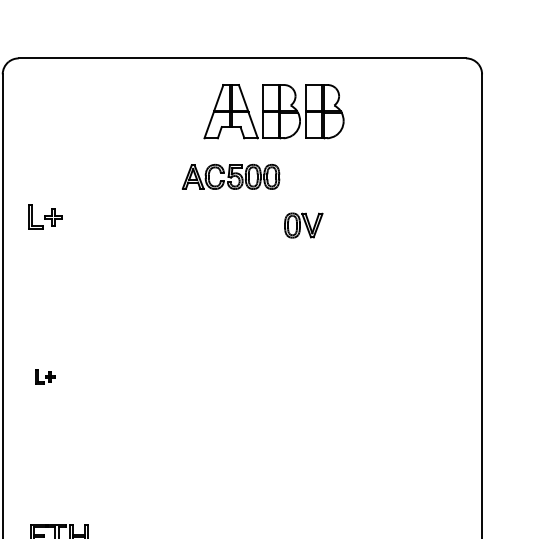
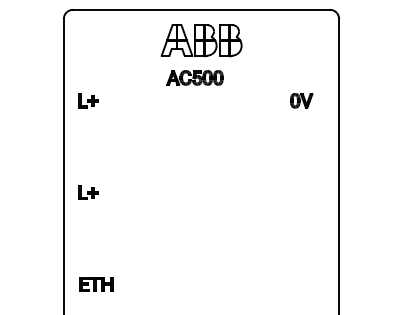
part: (273, 111) -> (201, 40), moved
part: (303, 224) -> (301, 100), moved
part: (45, 376) -> (88, 192), size x1.67

